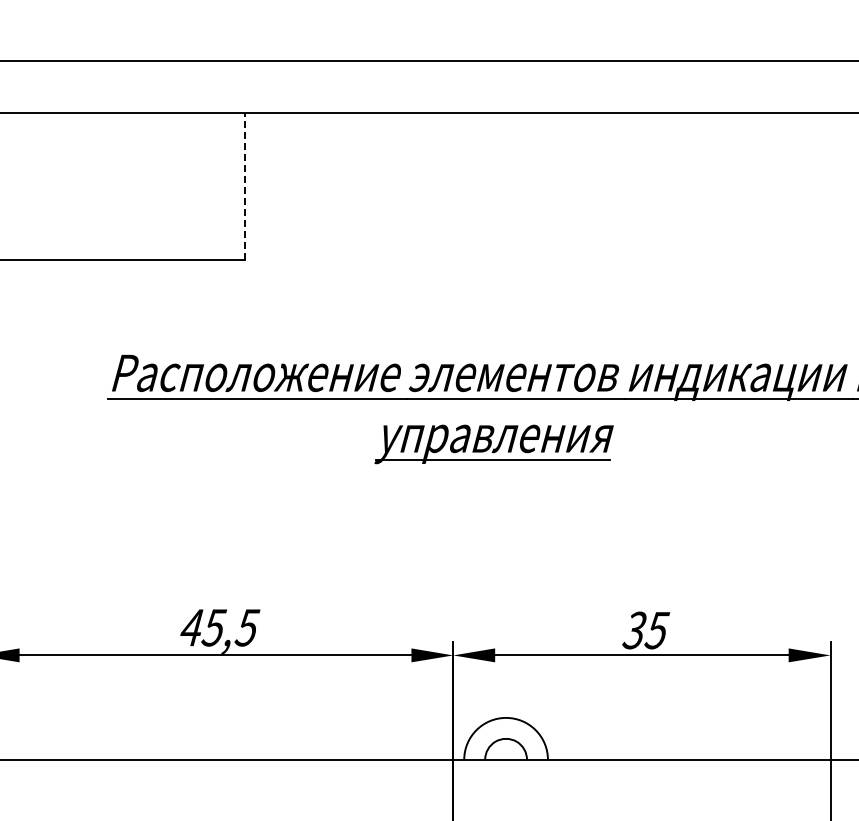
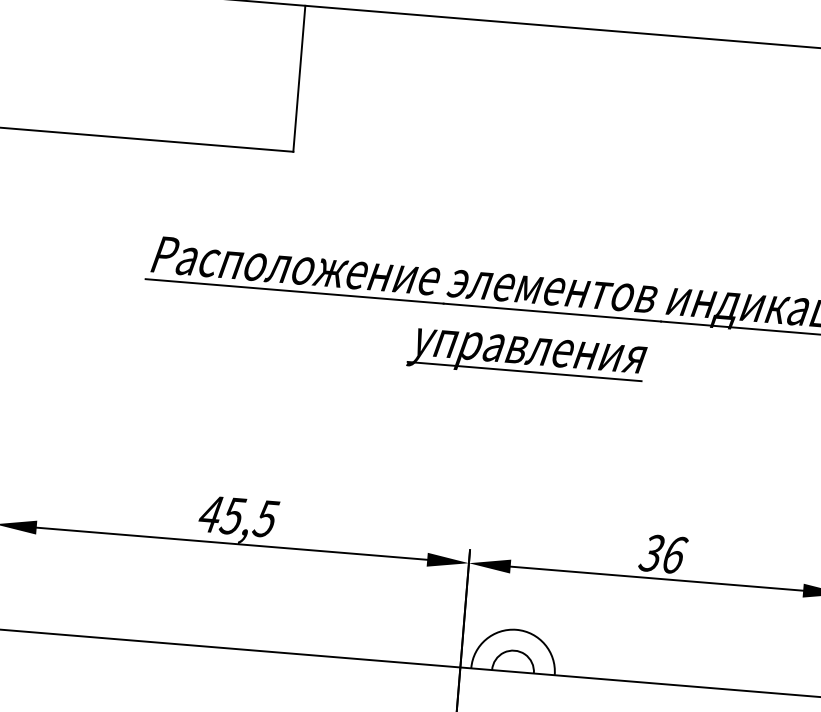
line: (244, 186) -> (299, 78), dashed -> solid
text: (657, 630) -> (674, 555), 35 -> 36

